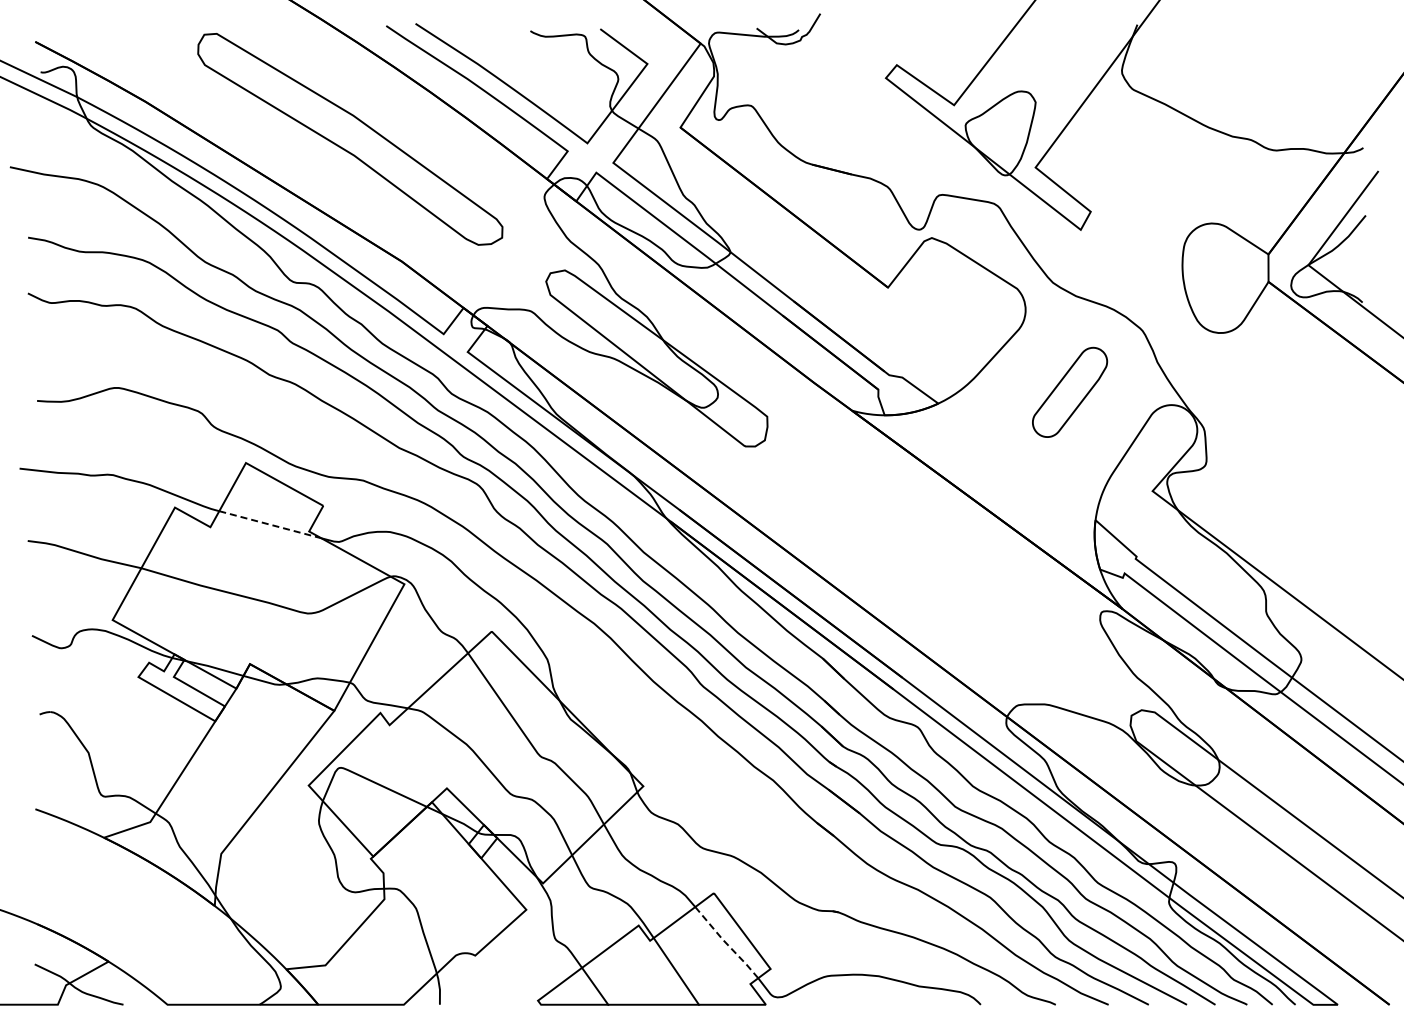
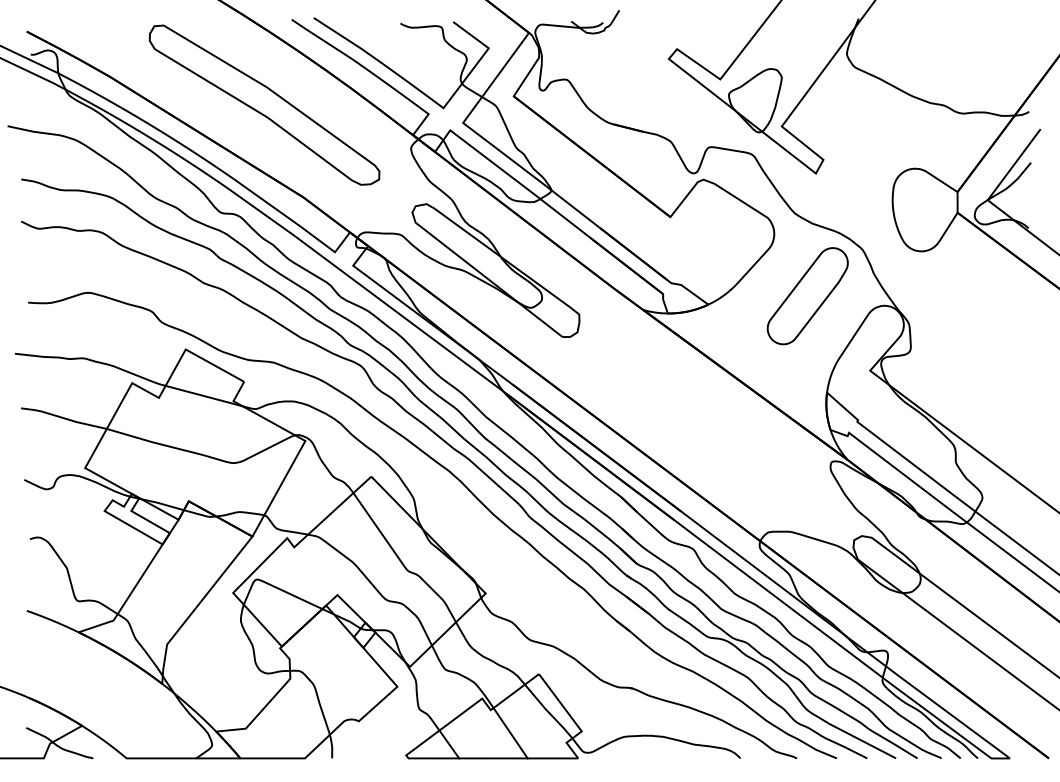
part: (1069, 392) -> (807, 296), size x1.43
line: (270, 524) -> (204, 395), dashed -> solid
line: (726, 943) -> (548, 712), dashed -> solid

